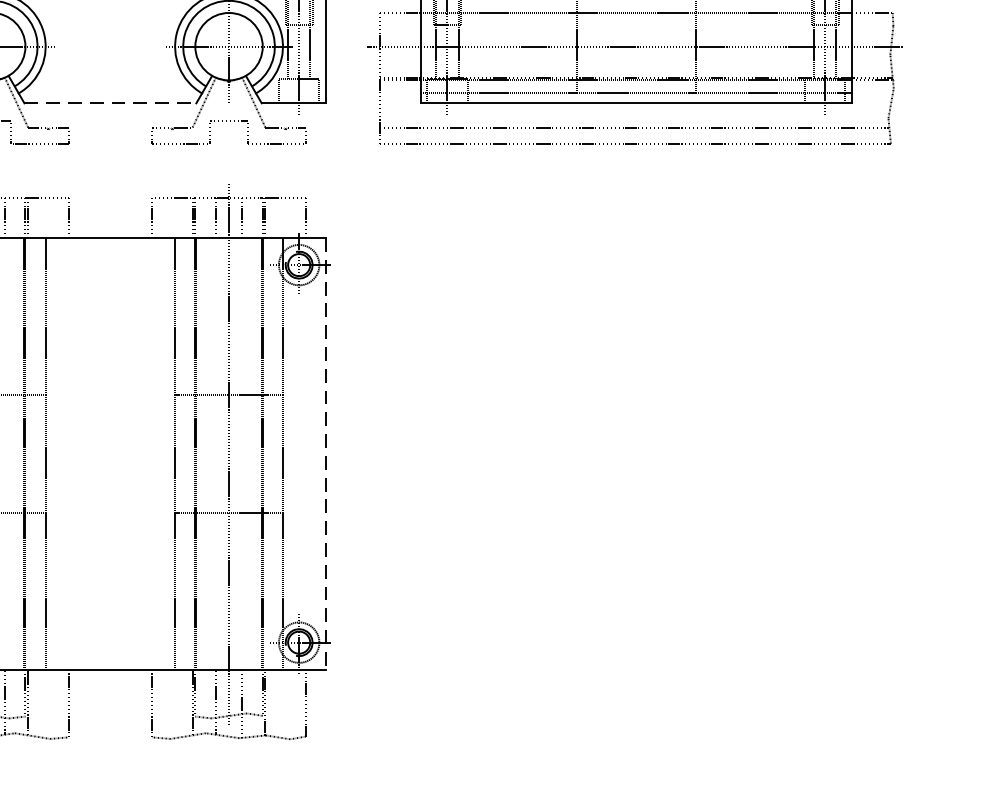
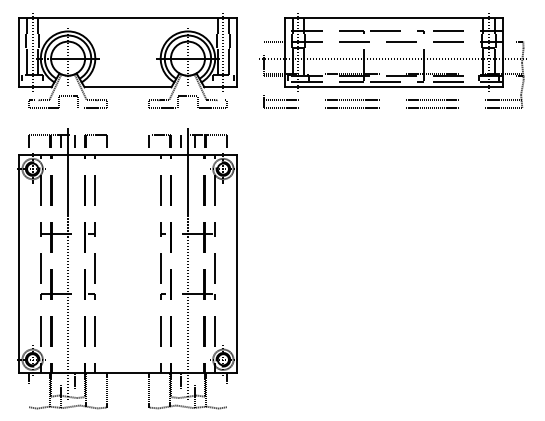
line: (111, 103) -> (128, 87), dashed -> solid
line: (327, 454) -> (237, 264), dashed -> solid

